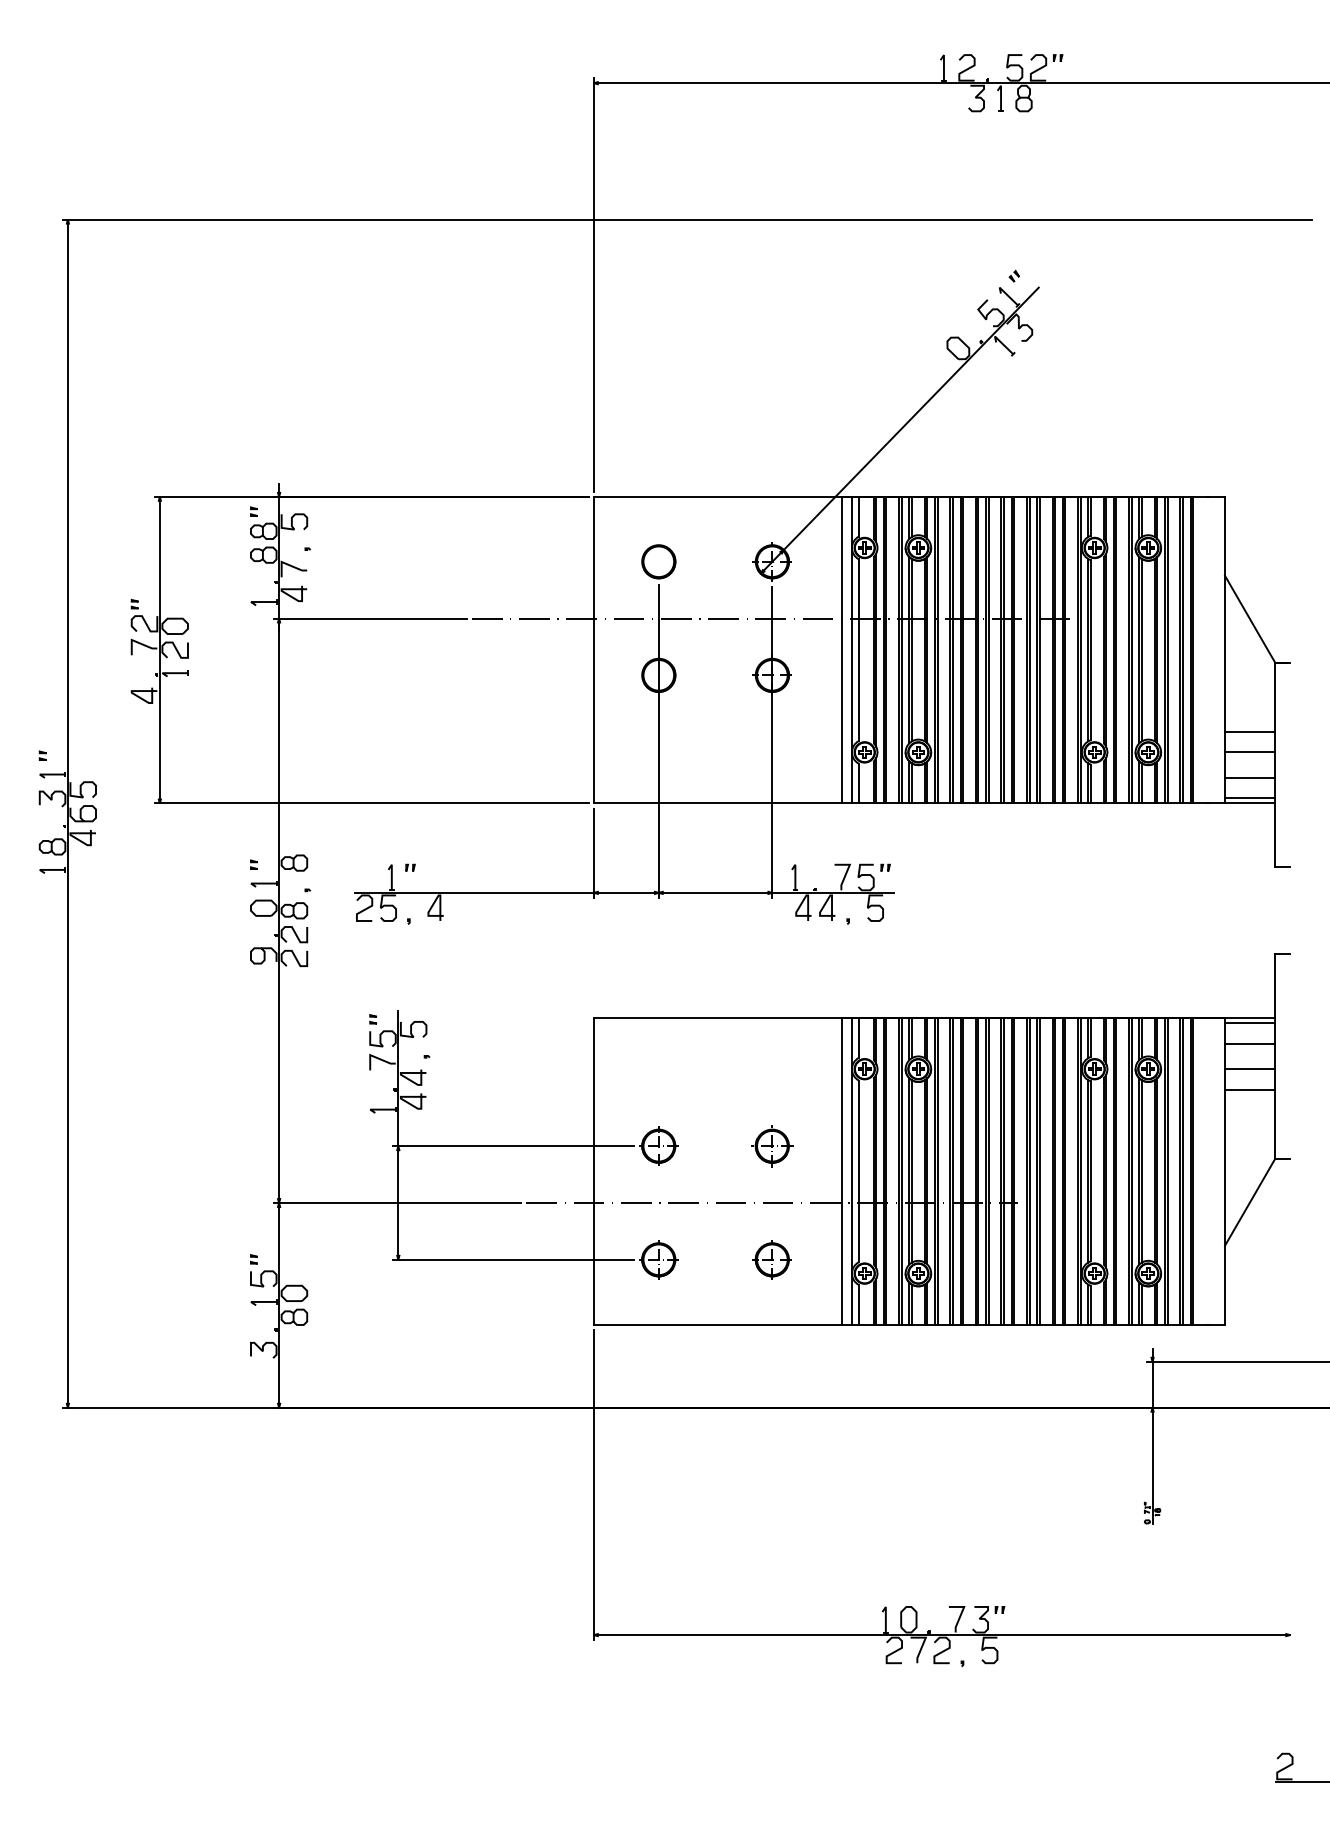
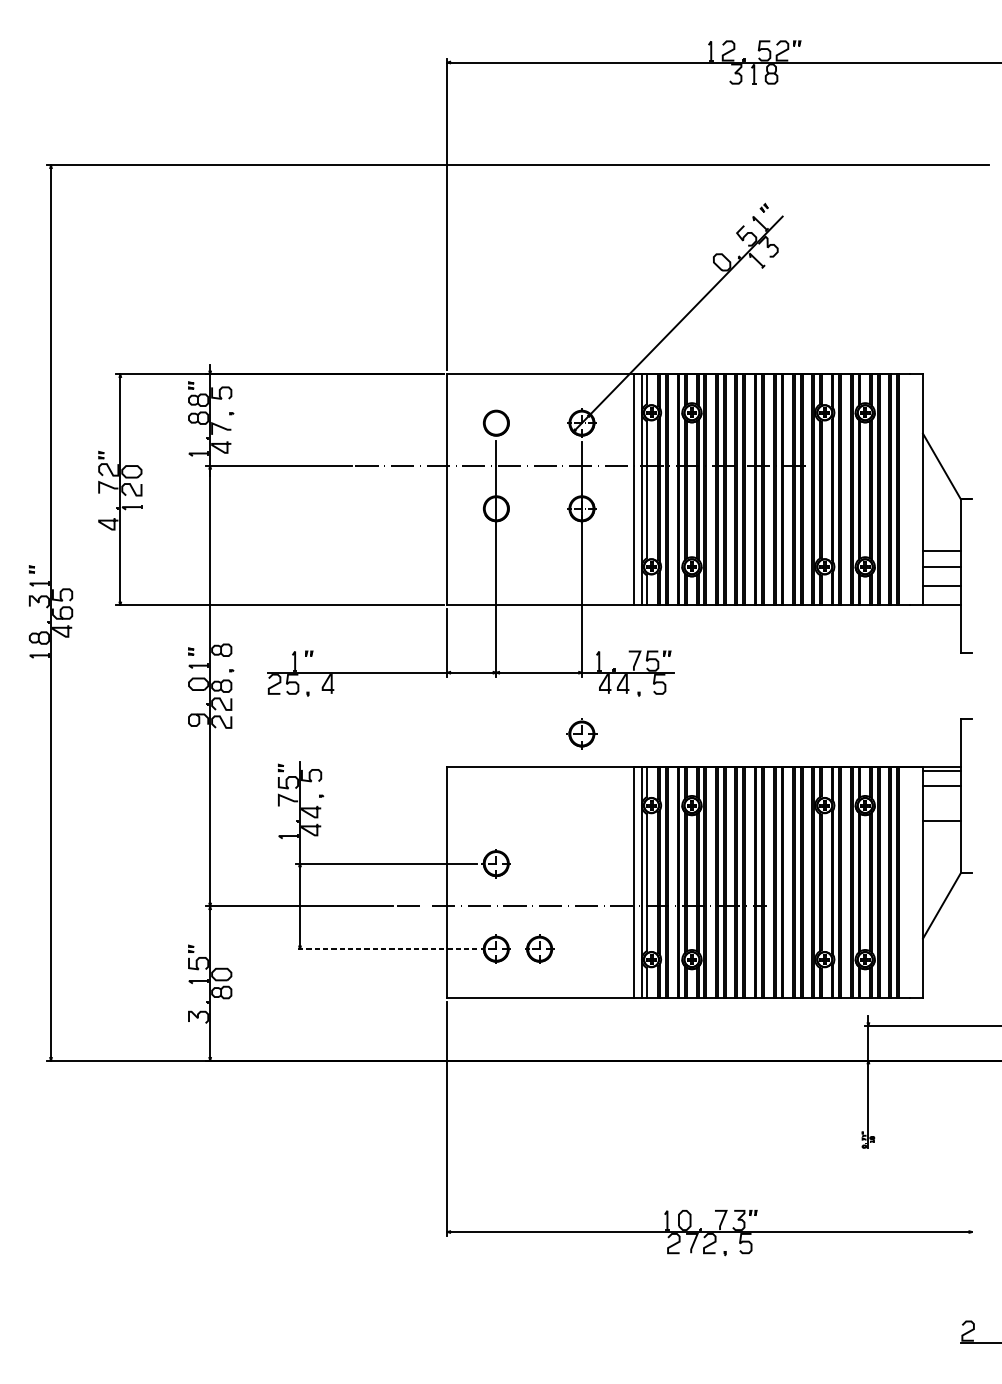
line: (1249, 798) -> (941, 601), removed
line: (1249, 1069) -> (941, 805), removed
part: (772, 1146) -> (582, 734), moved
line: (512, 1259) -> (386, 948), solid -> dashed
part: (771, 1259) -> (539, 948), moved

